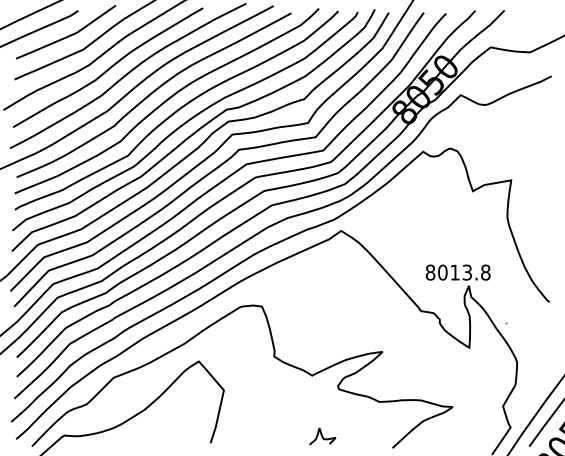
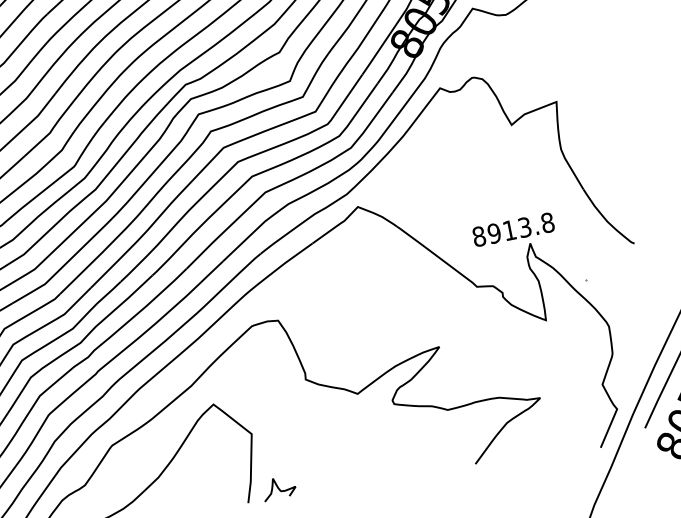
text: (442, 272) -> (494, 233), 8013.8 -> 8913.8
curve: (322, 436) -> (278, 488), moved

